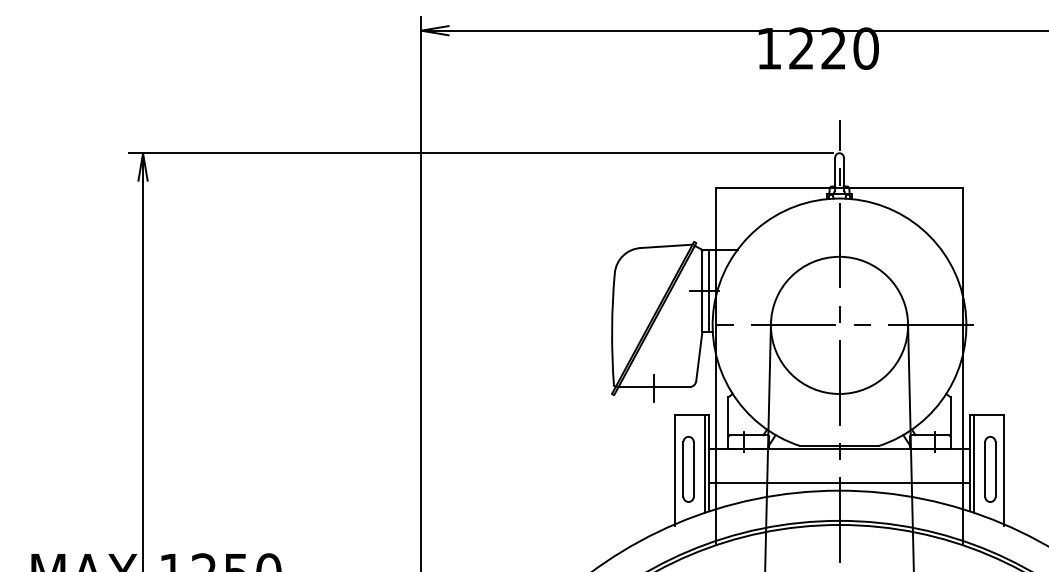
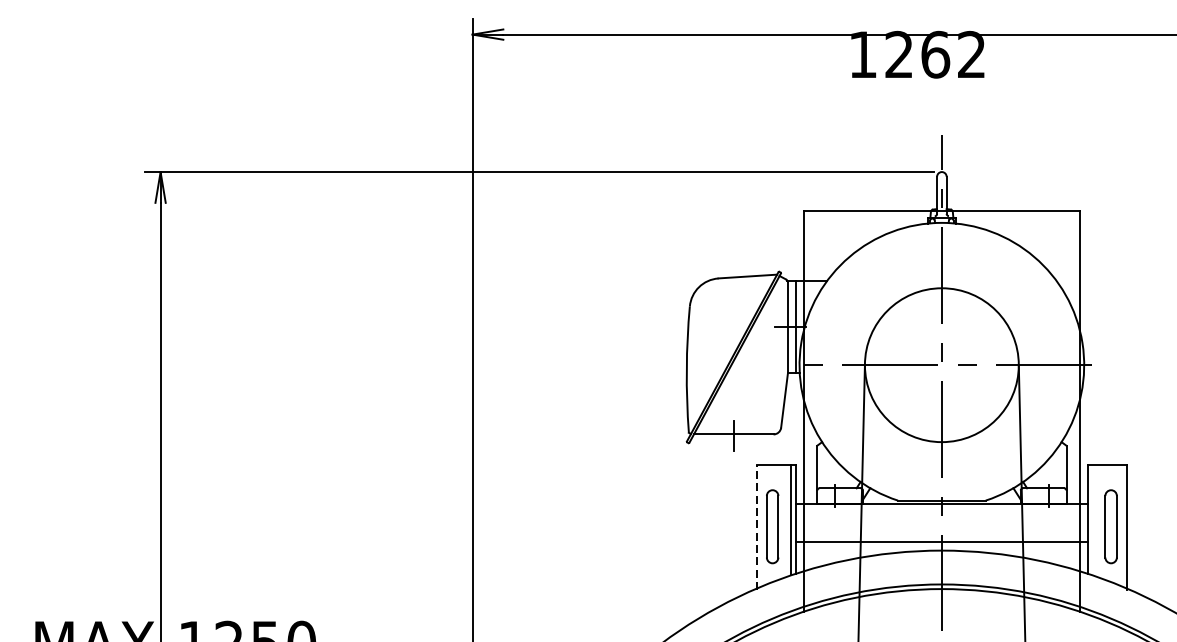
text: (849, 48) -> (953, 54), 1220 -> 1262
line: (973, 463) -> (1092, 520), removed
line: (674, 470) -> (756, 527), solid -> dashed

